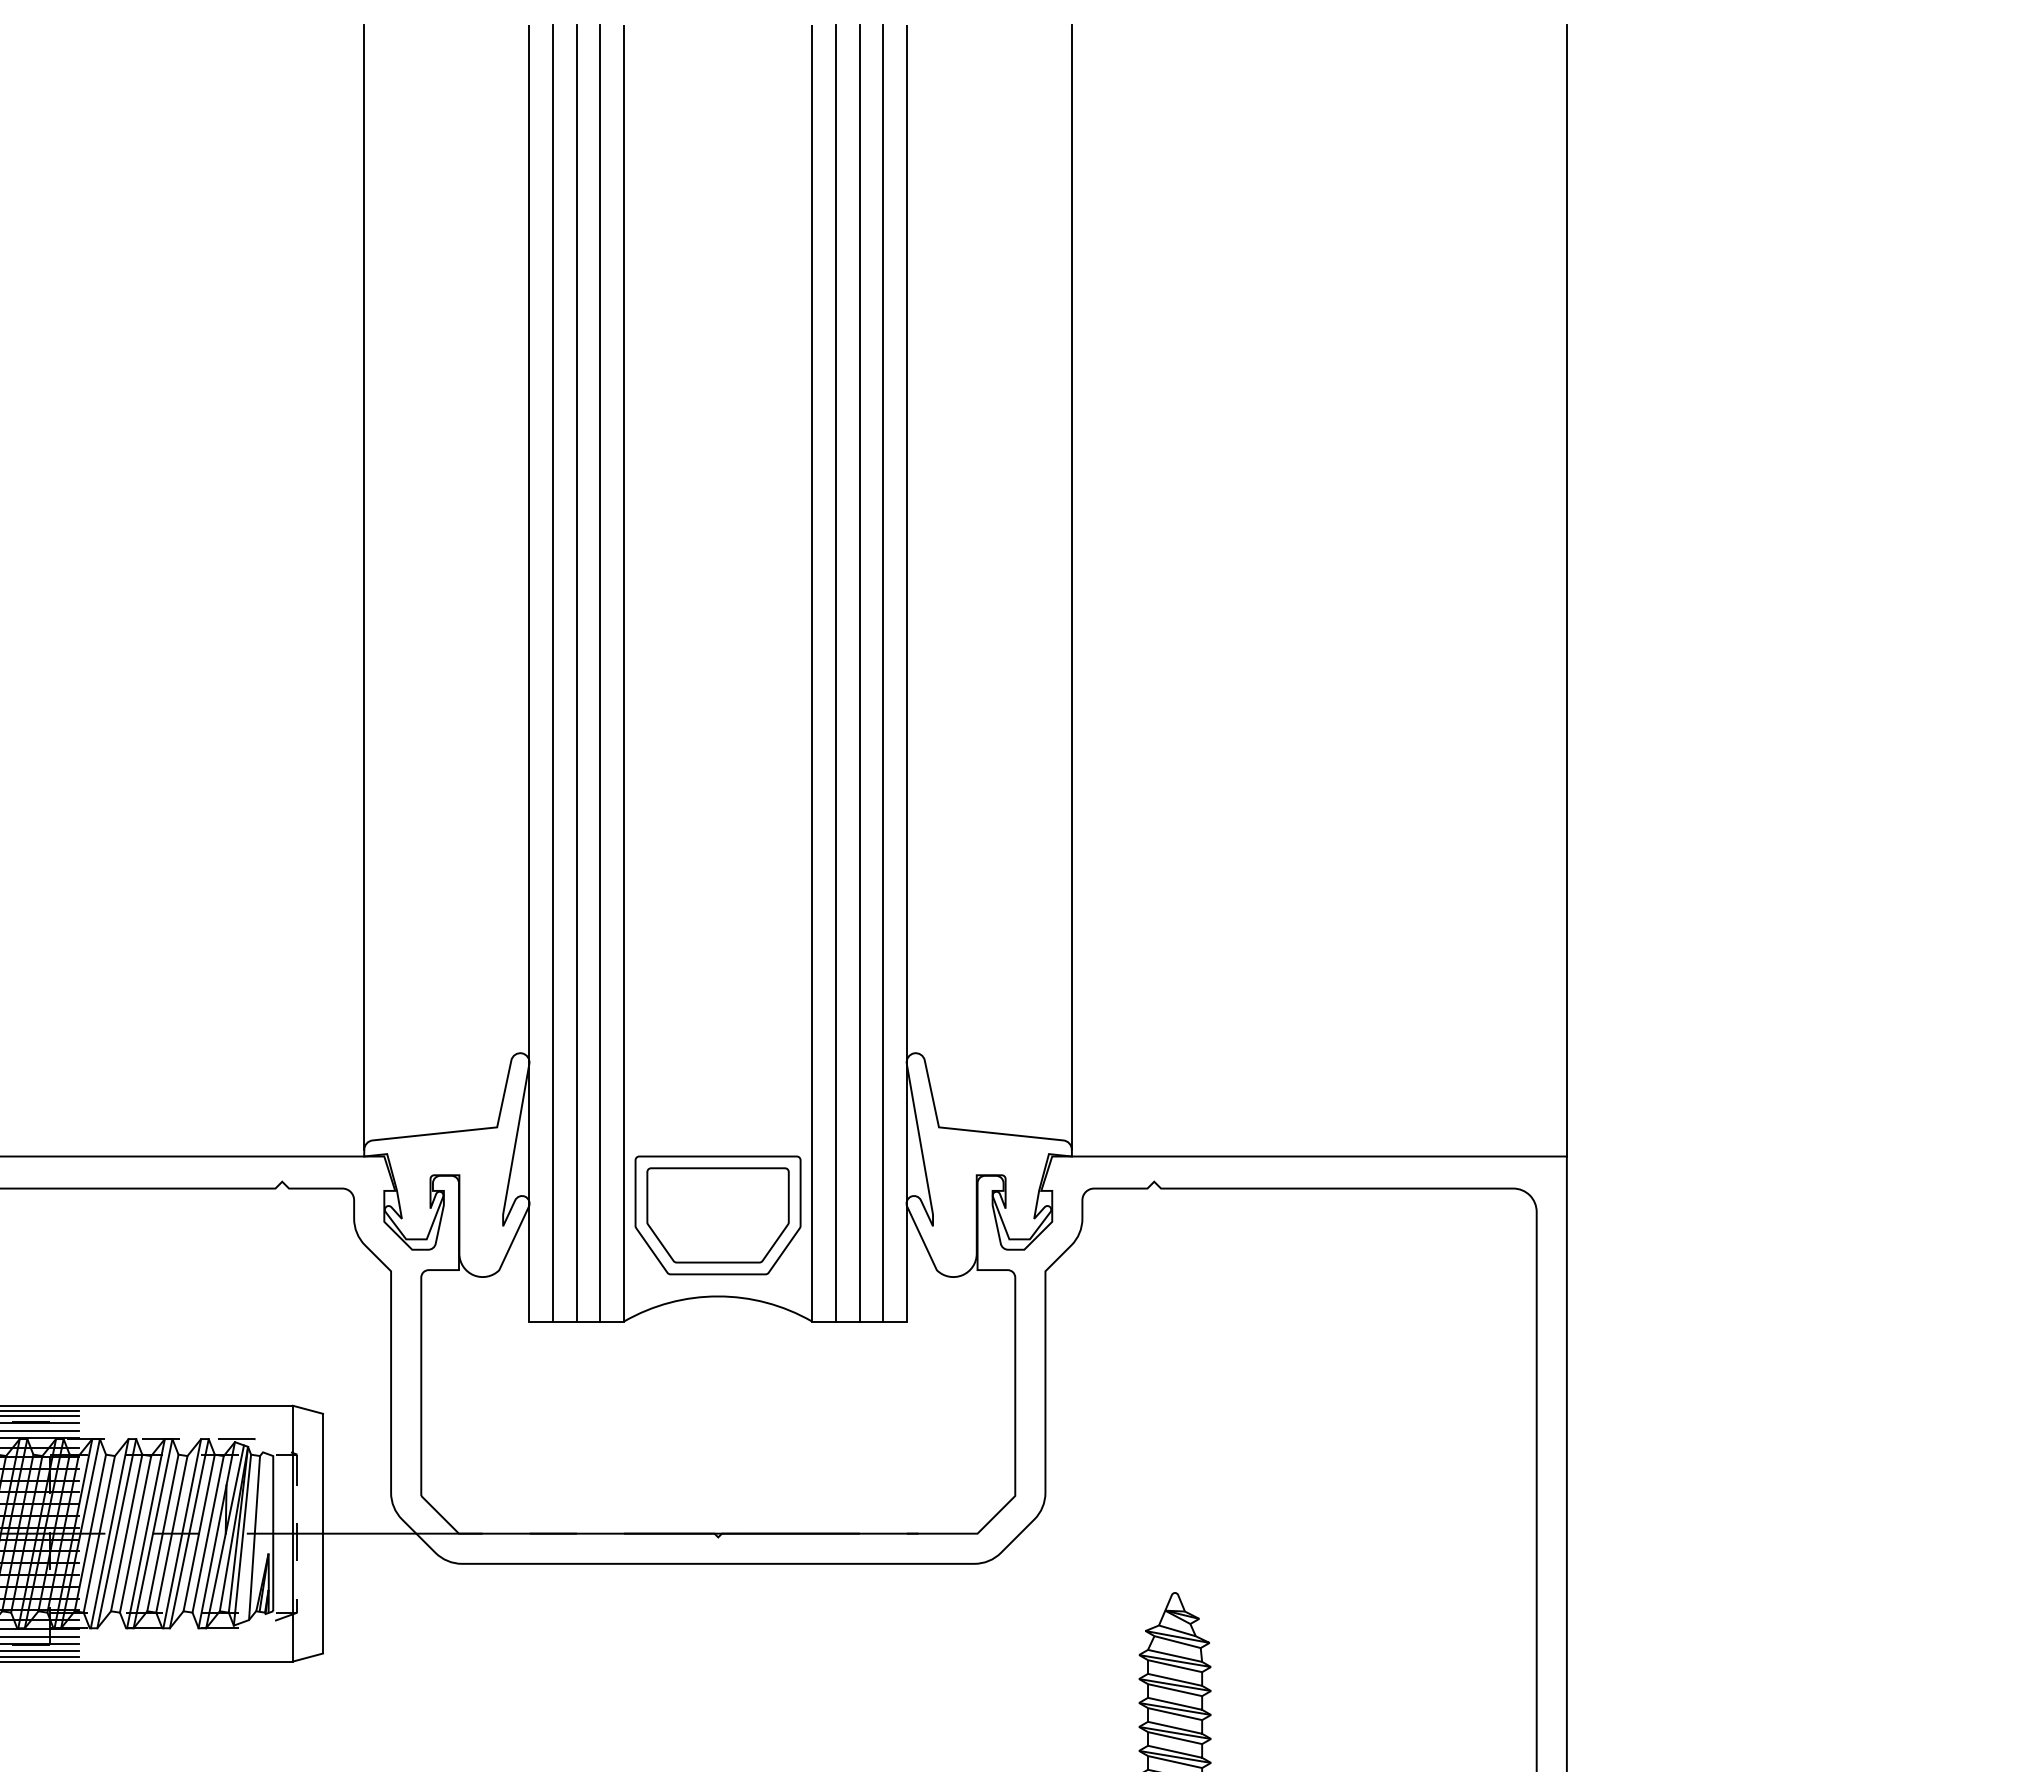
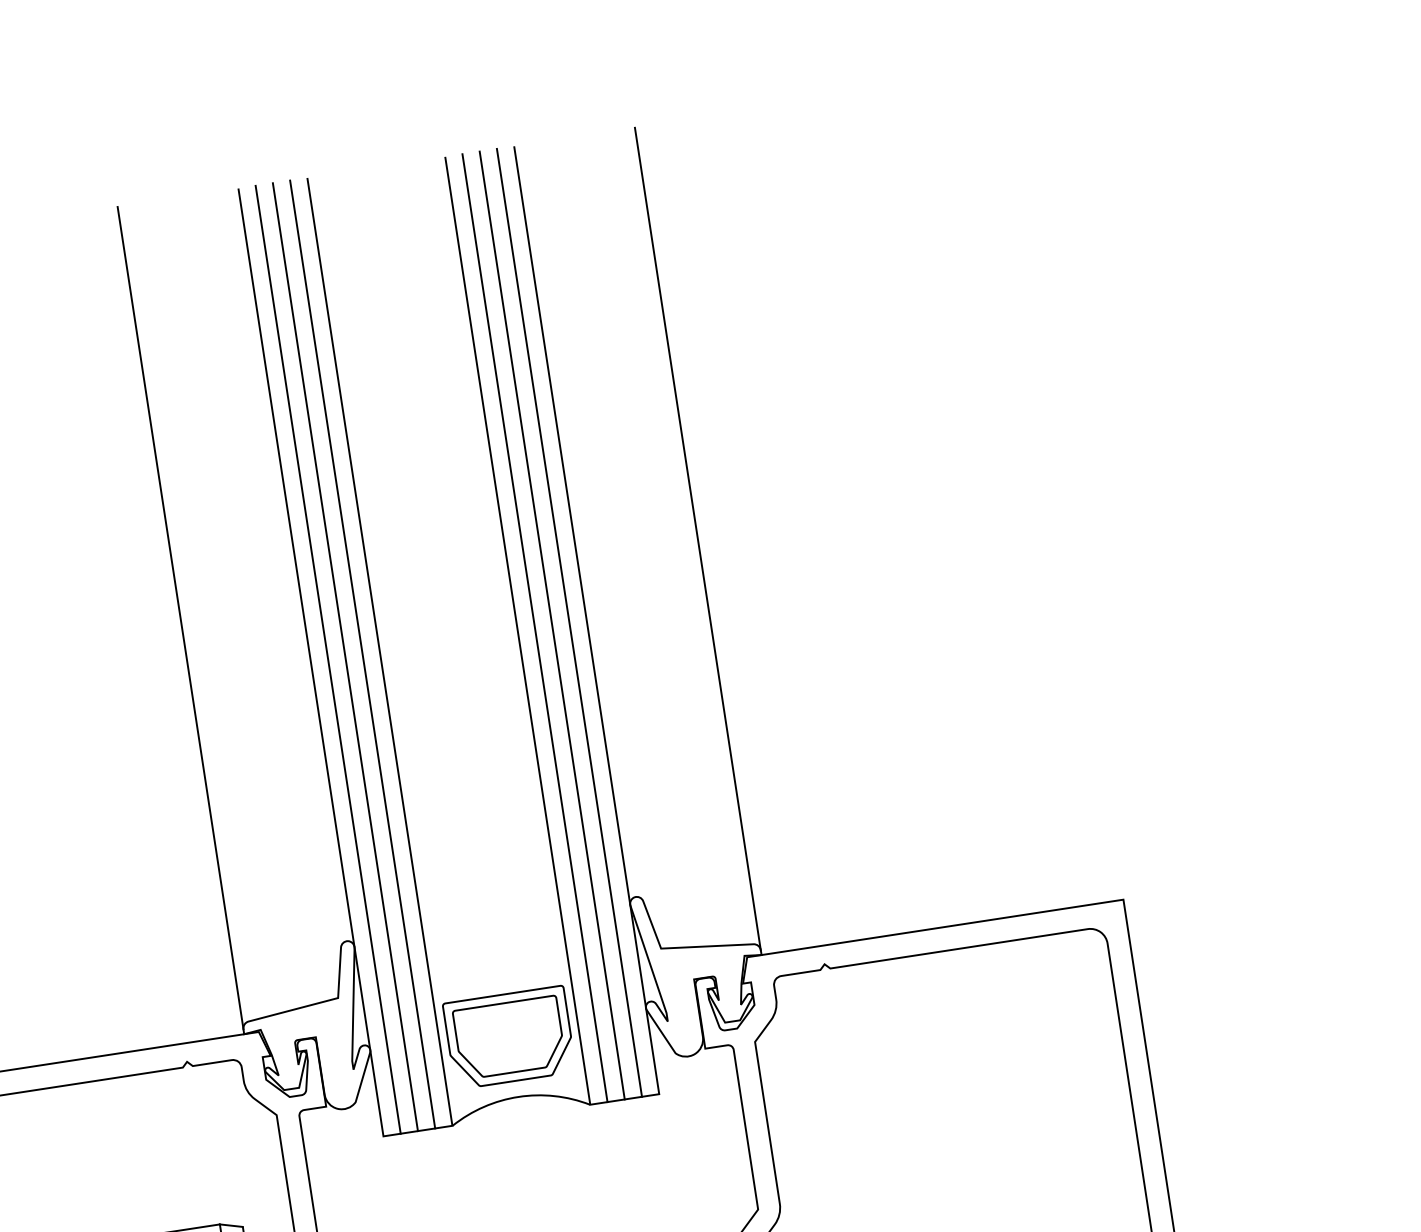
line: (1566, 590) -> (1059, 485), removed

